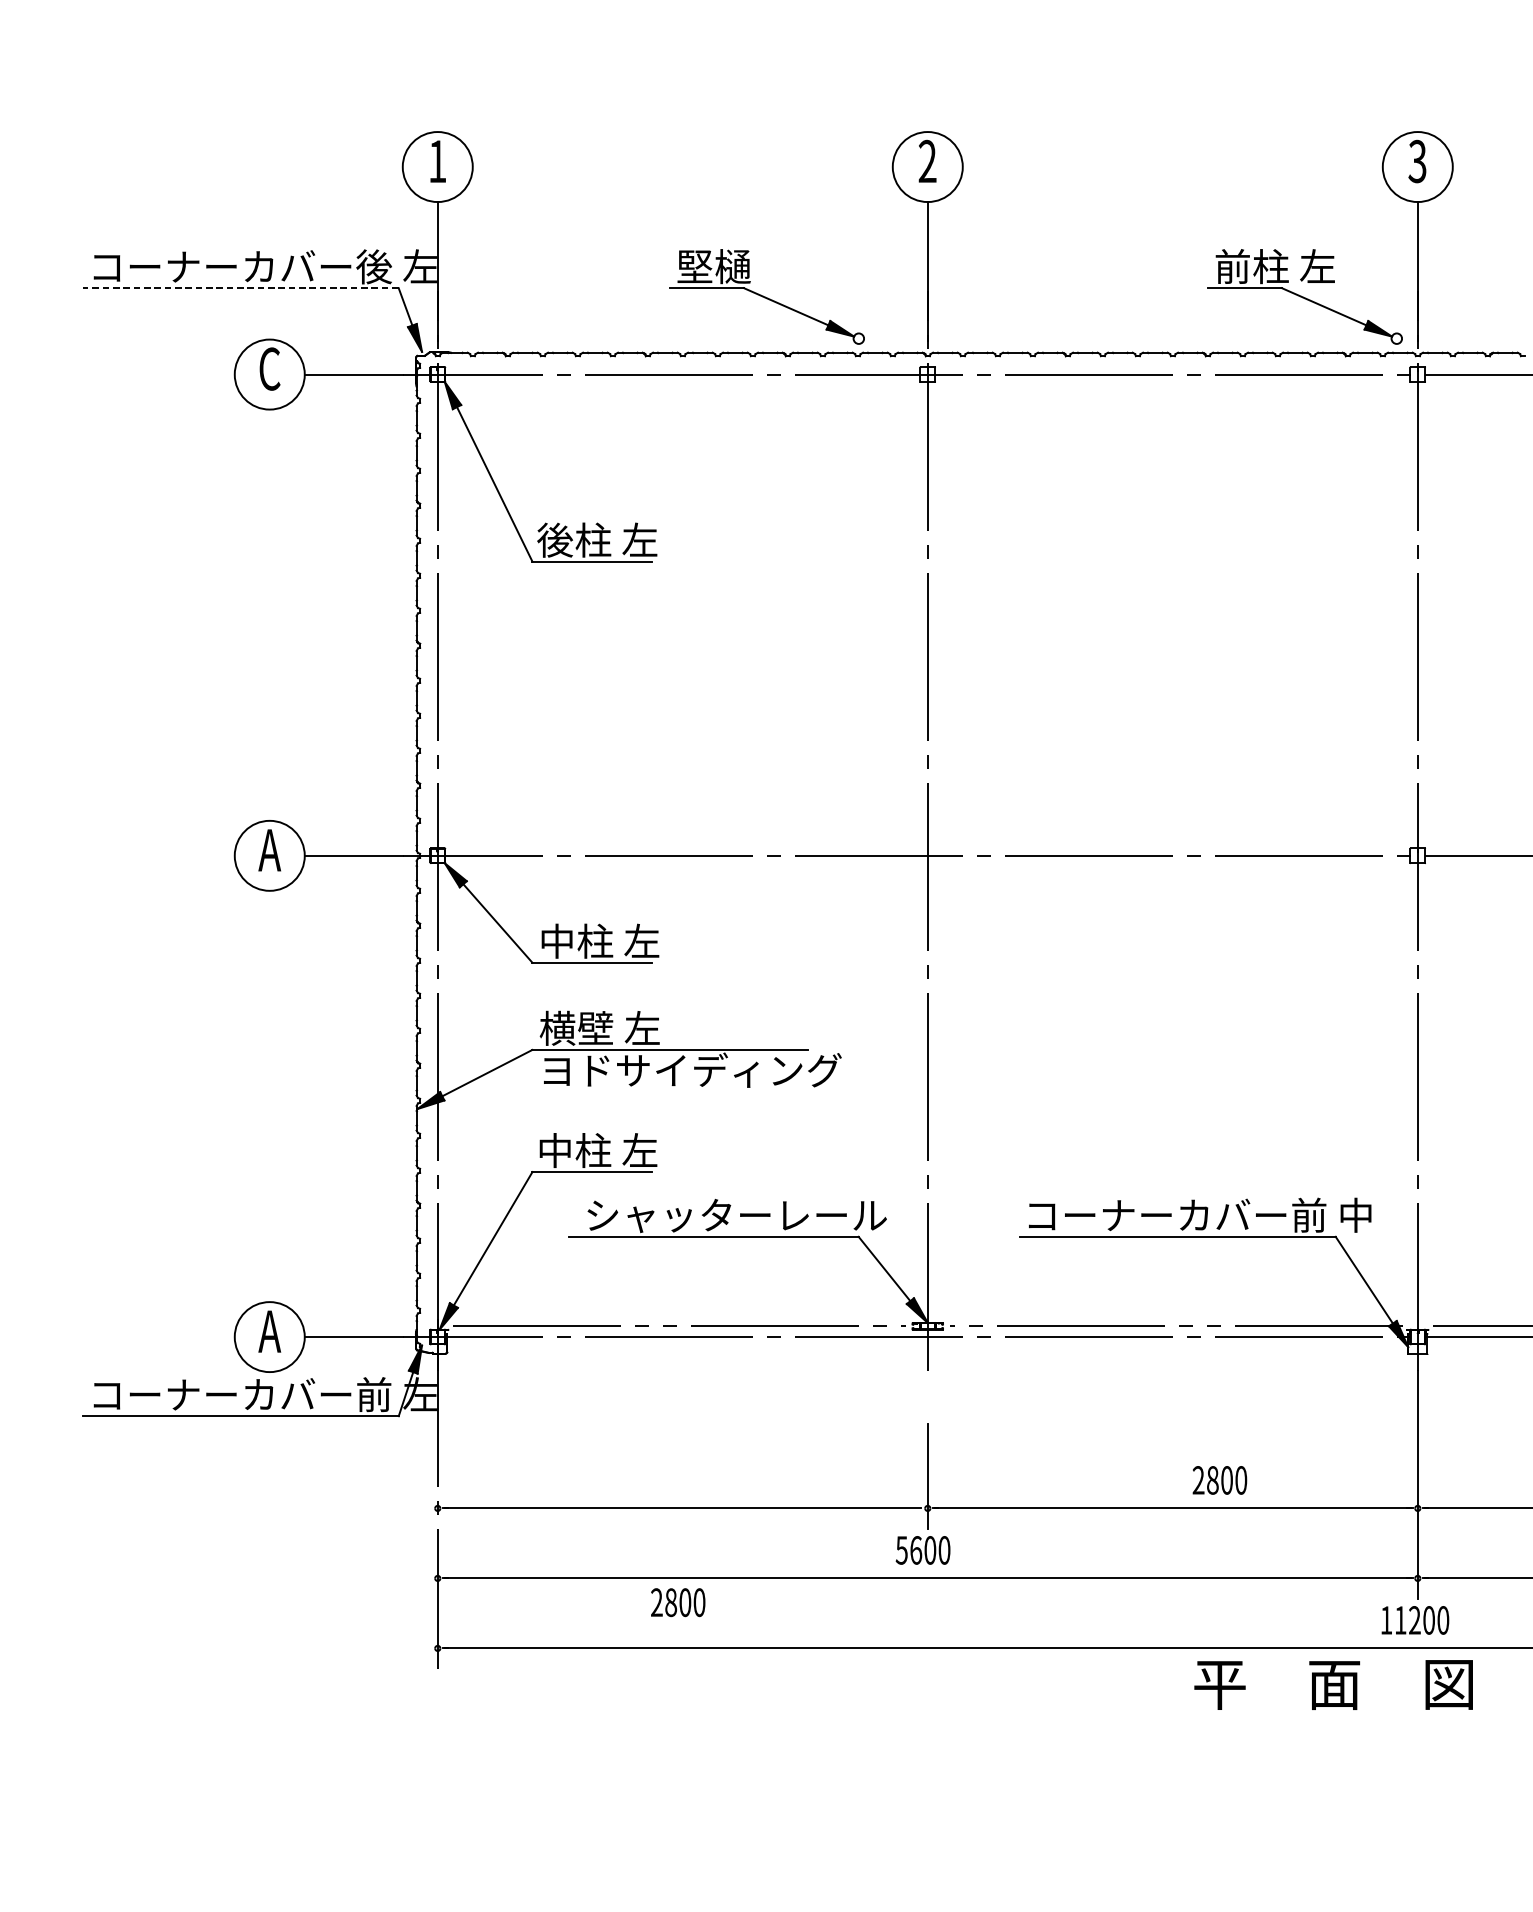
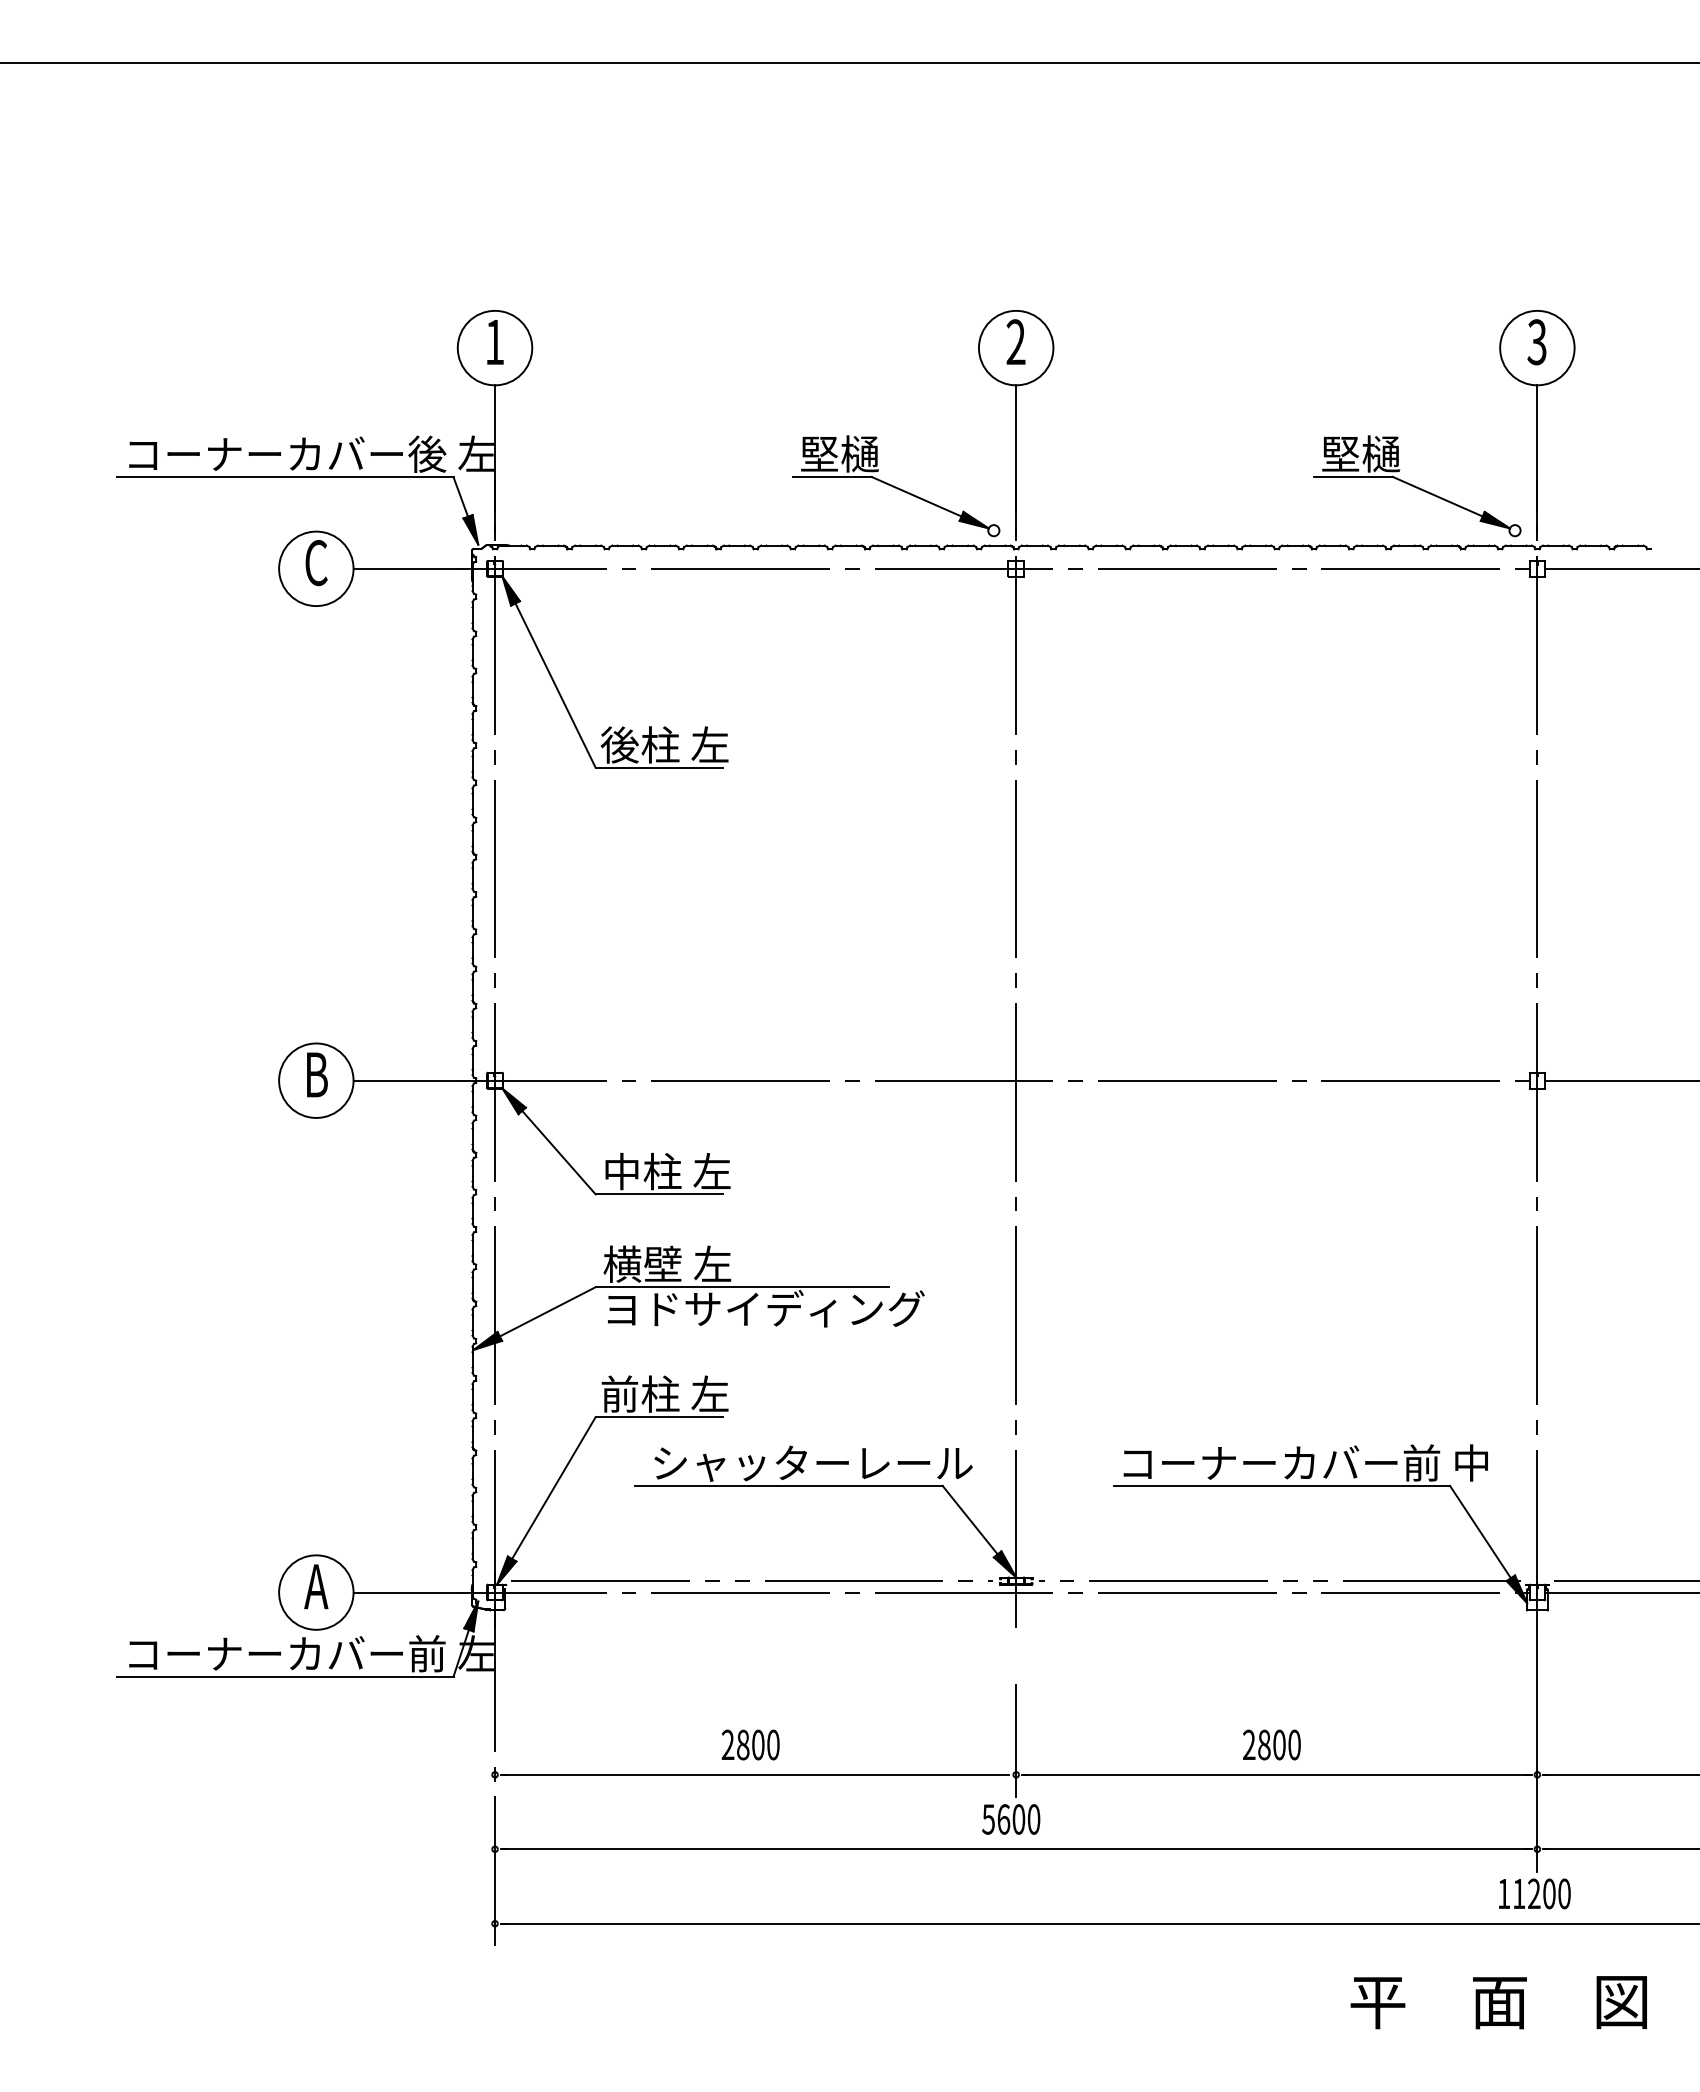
text: (1275, 266) -> (1385, 453), 前柱 左 -> 堅樋
line: (239, 288) -> (284, 477), dashed -> solid
part: (767, 297) -> (896, 486), moved
text: (269, 849) -> (316, 1074), A -> B
text: (554, 1149) -> (619, 1393), 中柱 左 -> 前柱 左
text: (1219, 1479) -> (1271, 1744), moved
text: (677, 1602) -> (750, 1744), moved
text: (1333, 1684) -> (1498, 2002), moved

